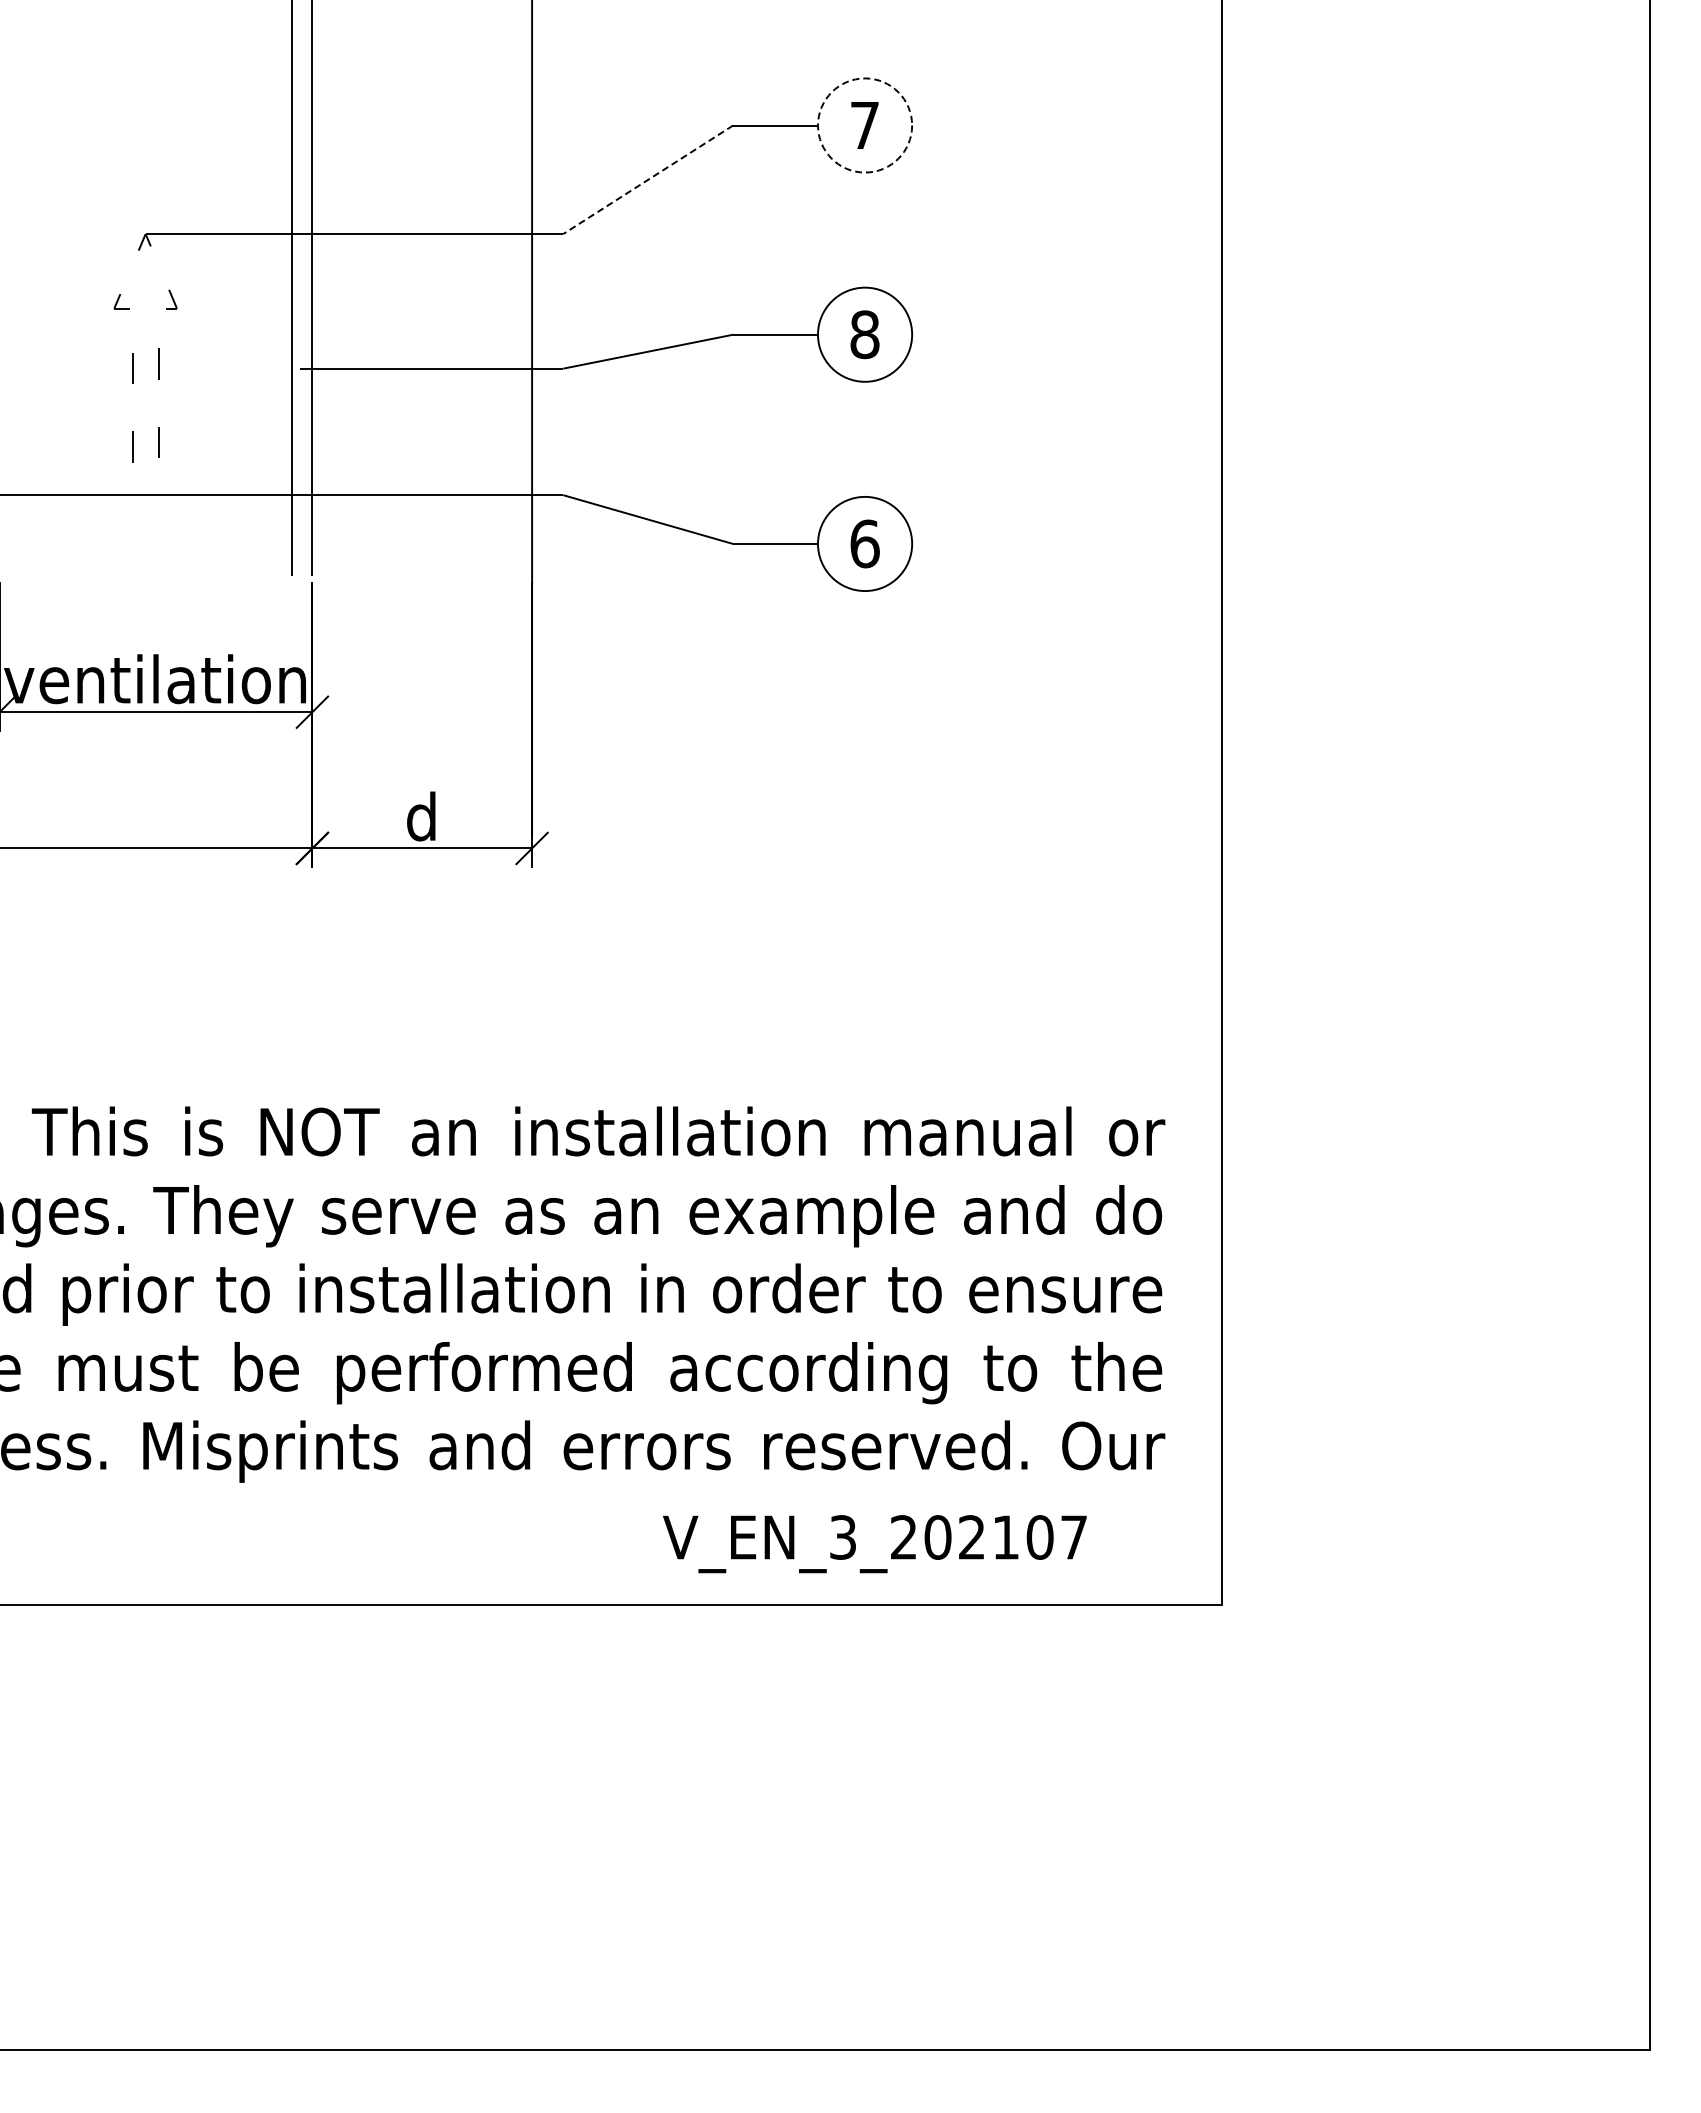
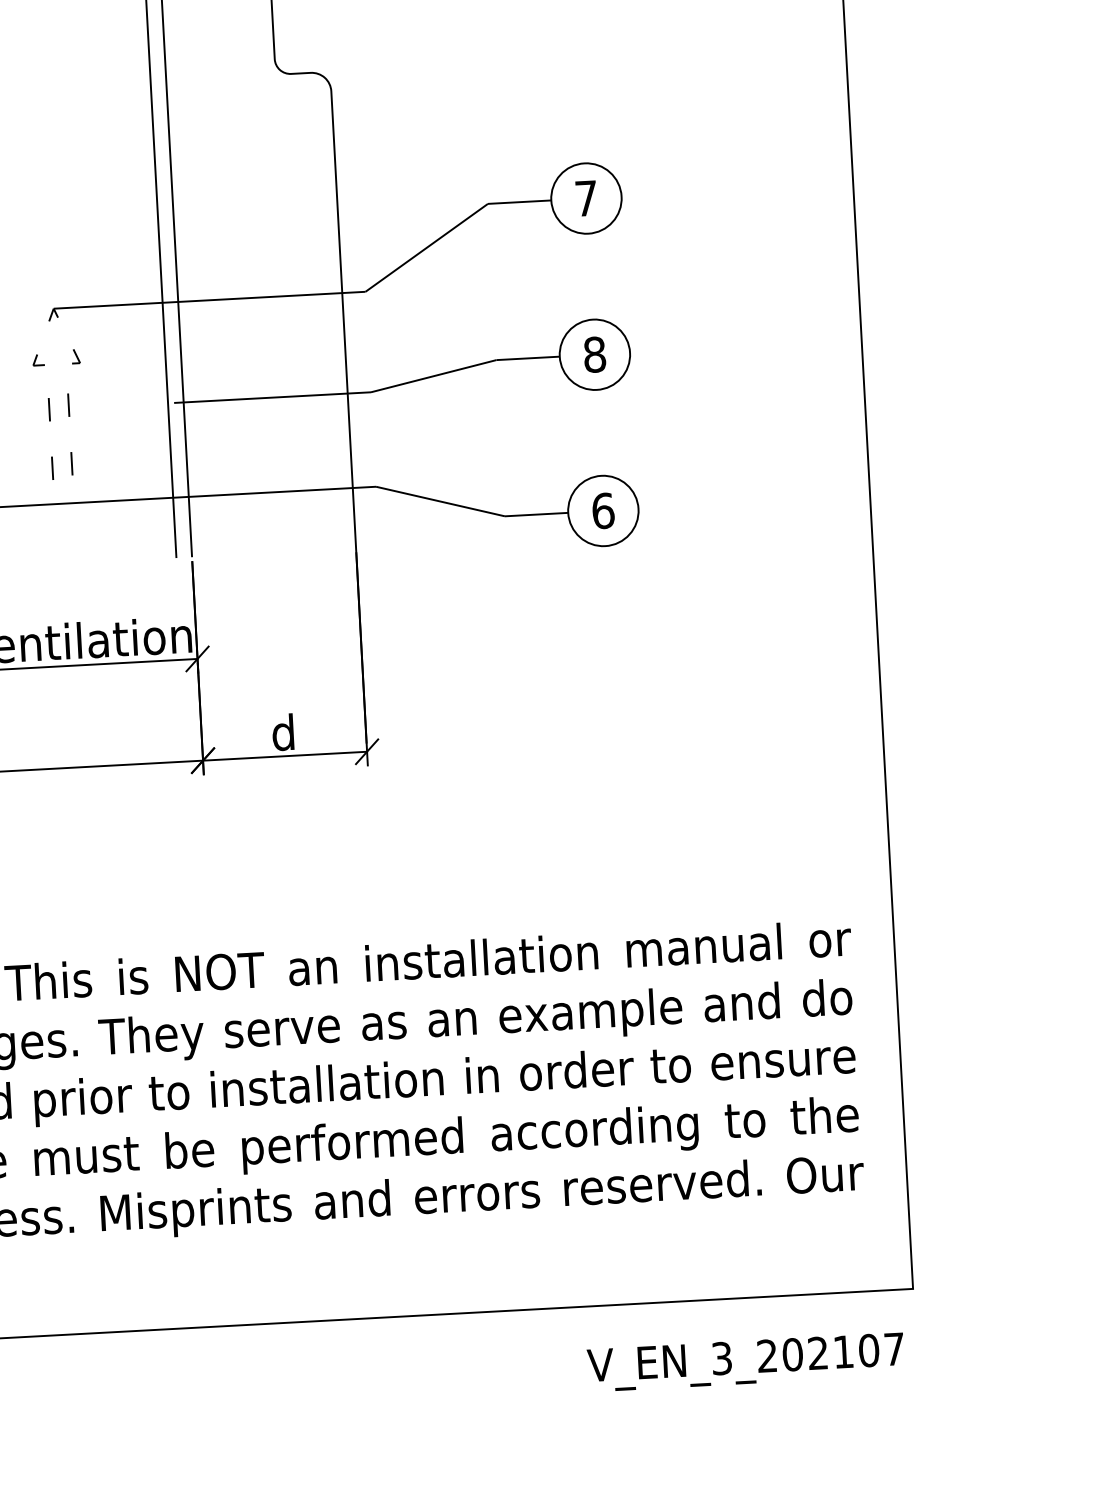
circle: (865, 125) -> (586, 198), dashed -> solid
line: (648, 179) -> (426, 247), dashed -> solid
text: (874, 1544) -> (745, 1362), moved

